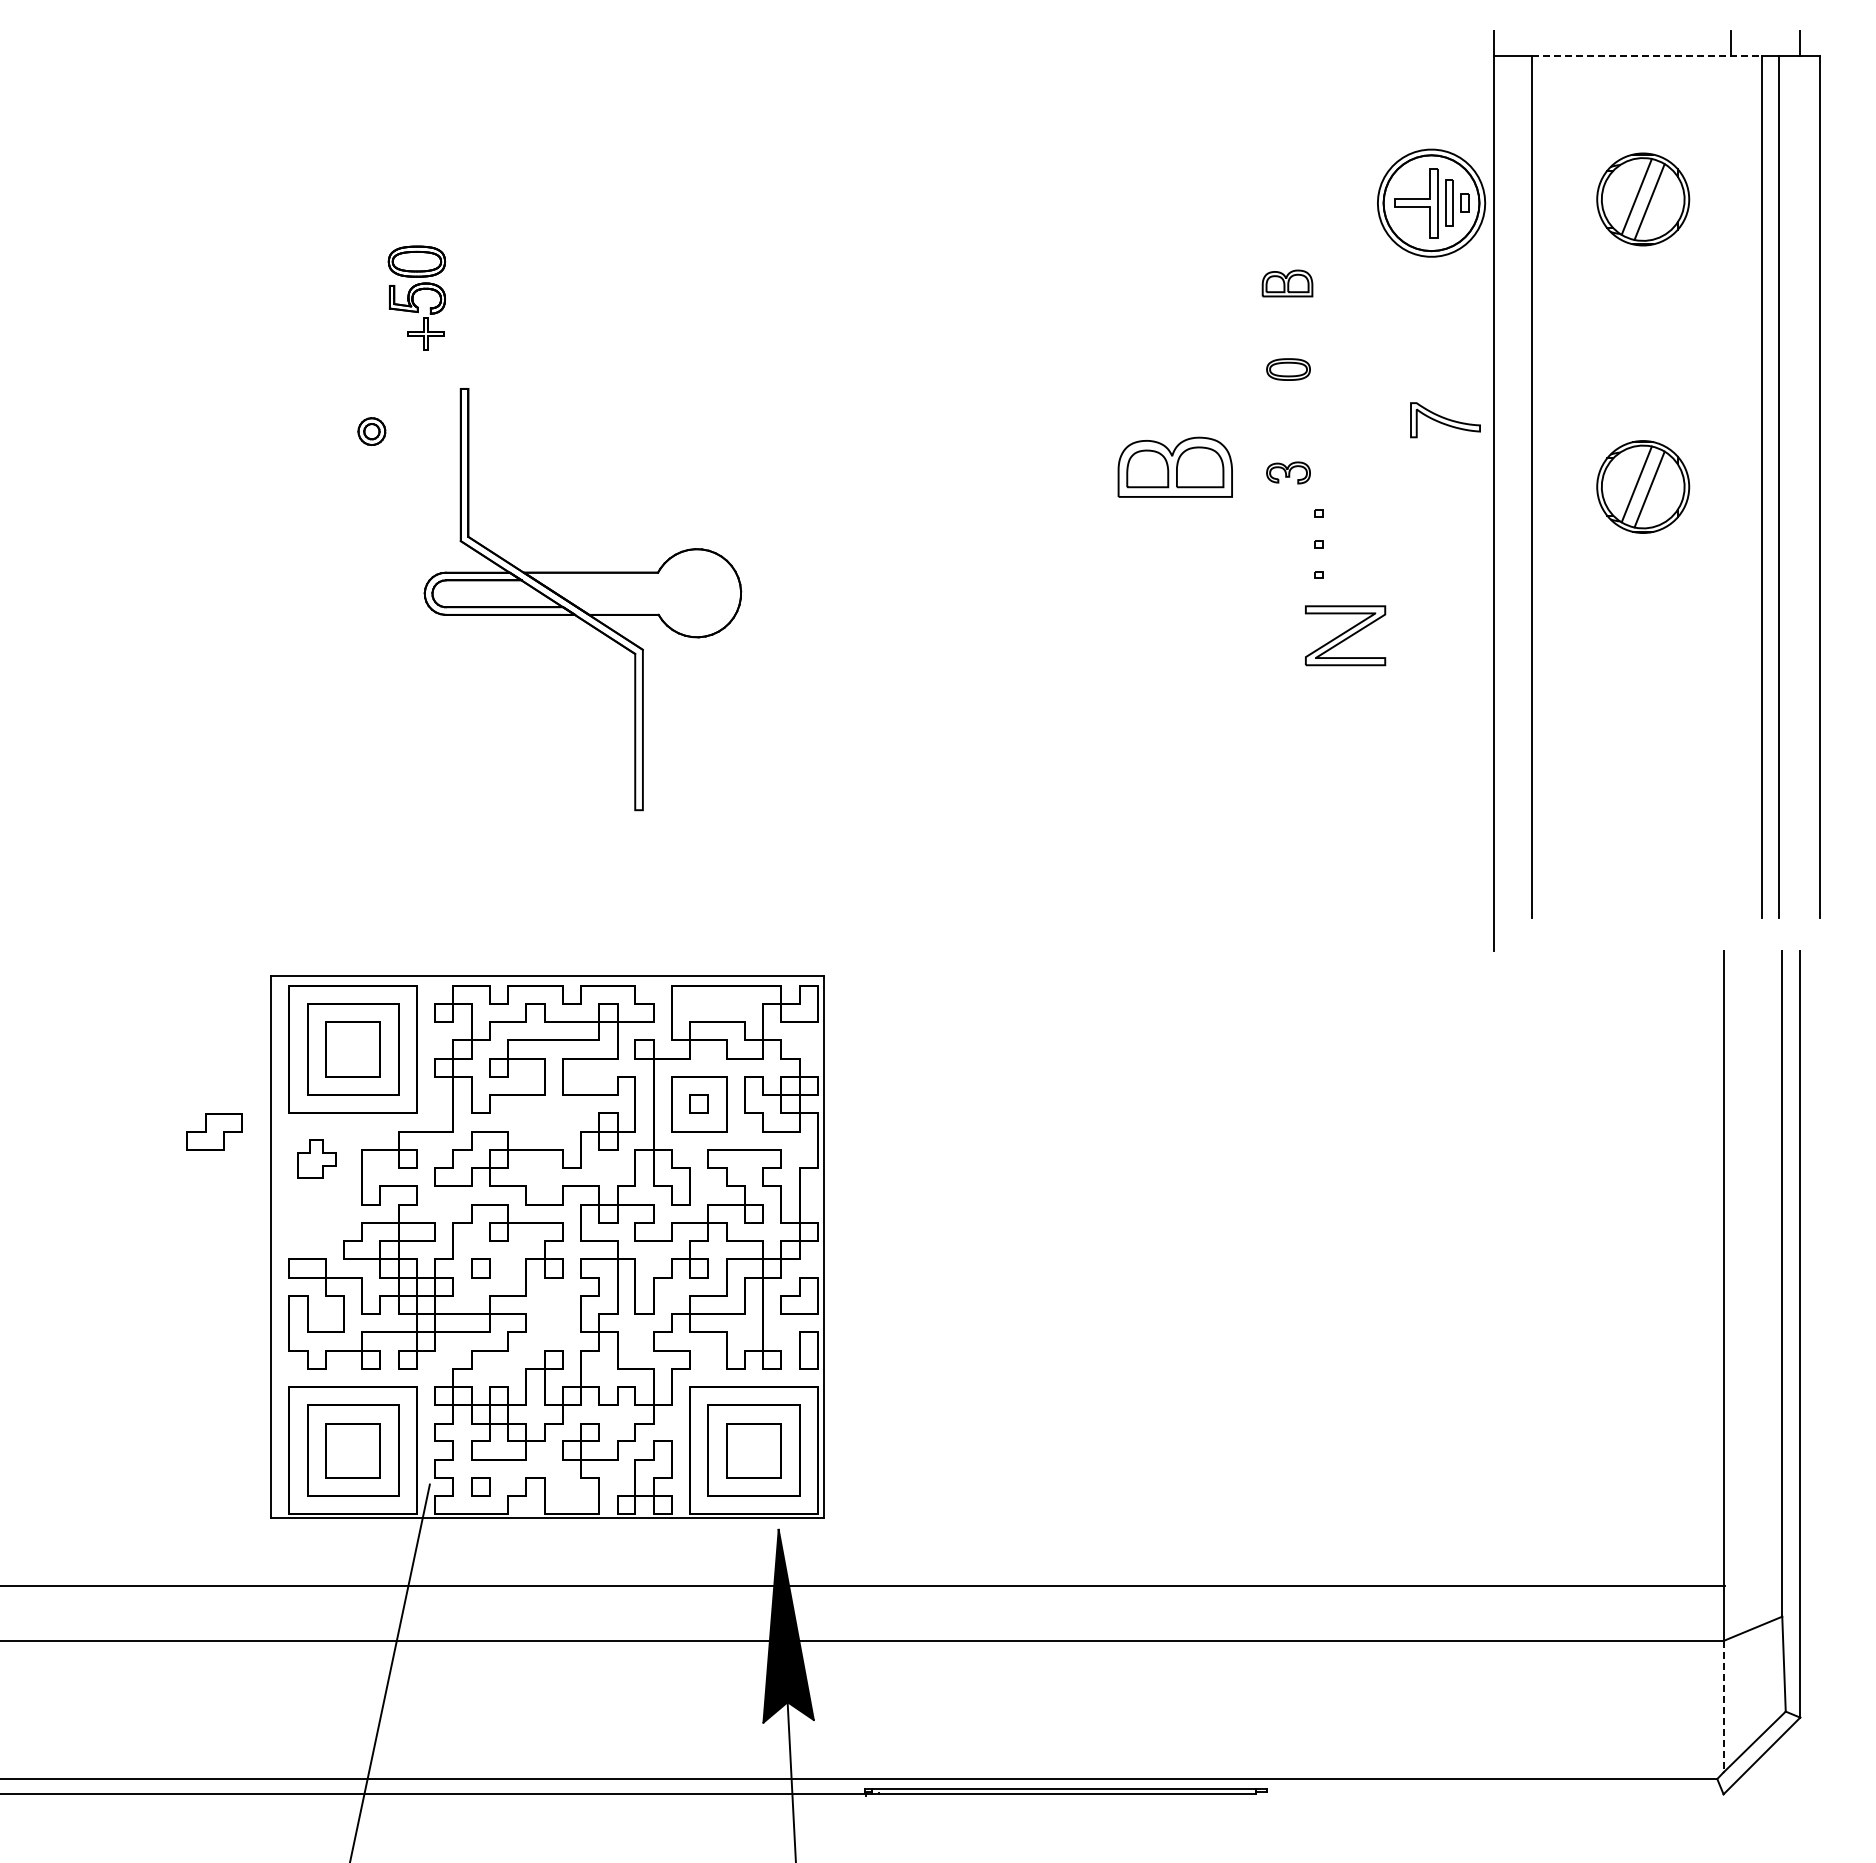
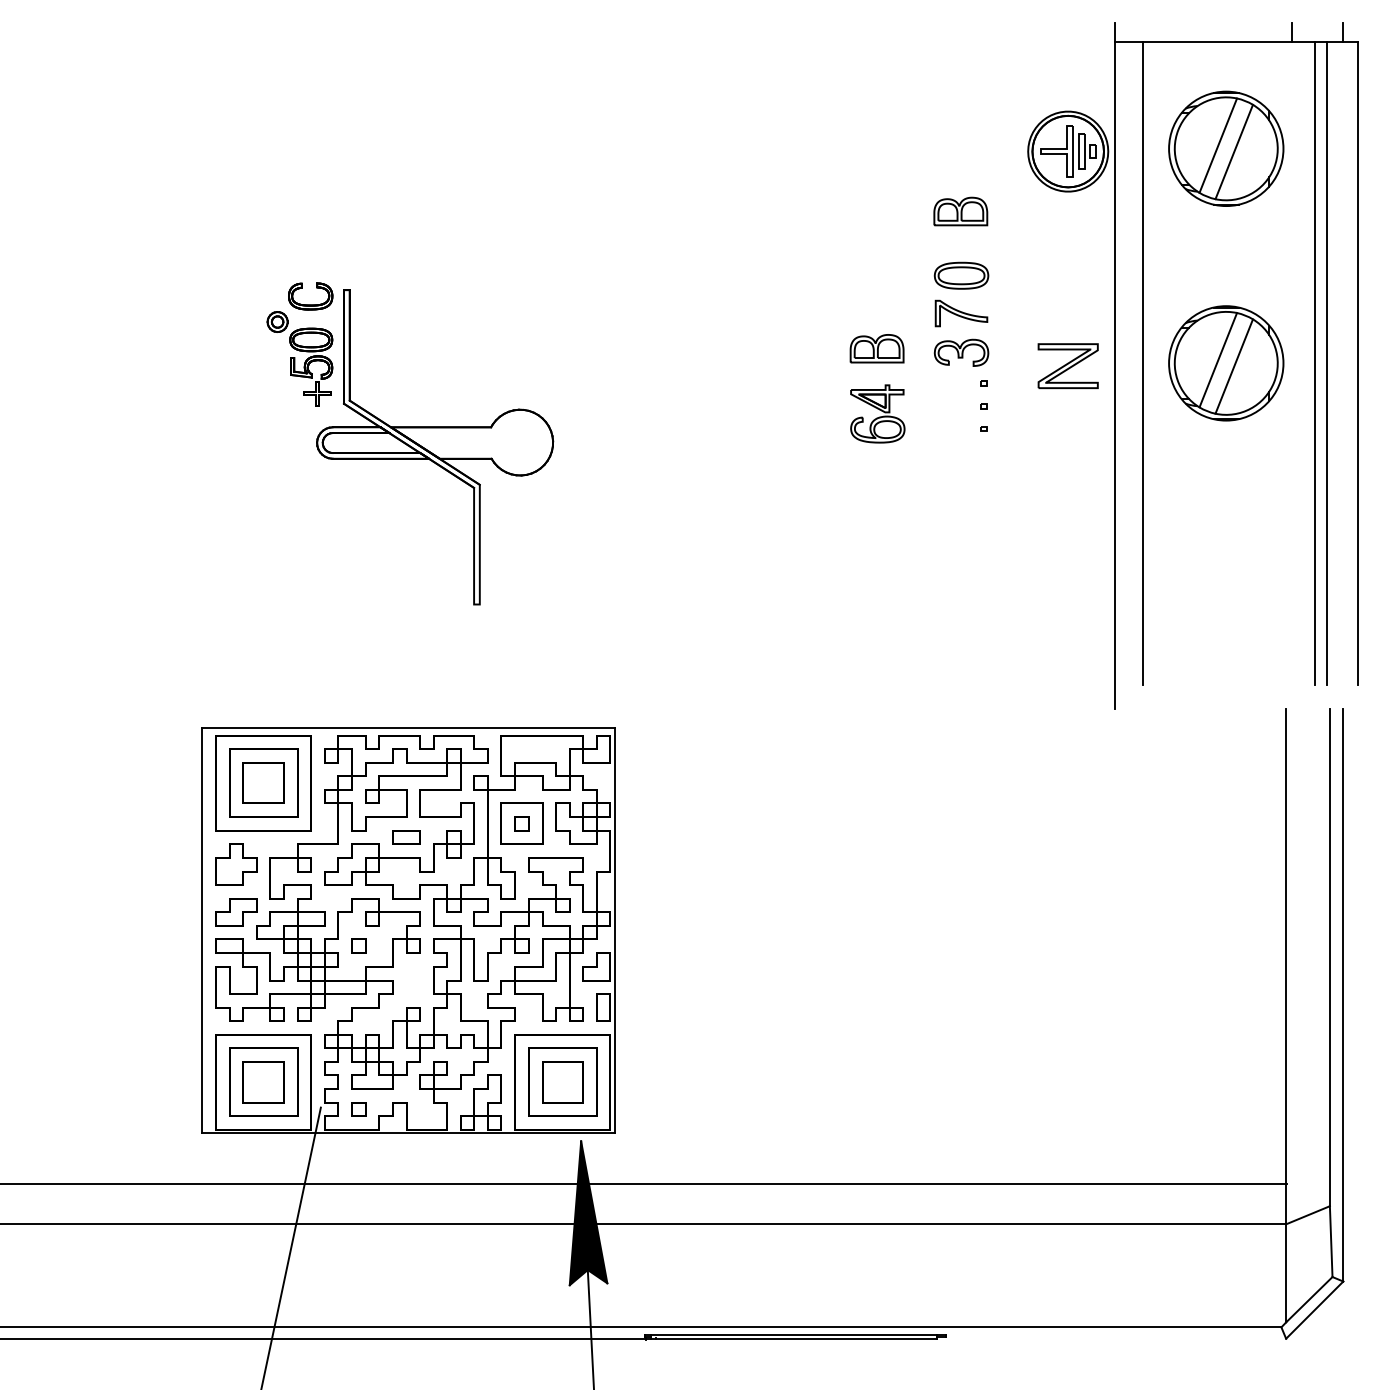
line: (1647, 55) -> (1229, 41), dashed -> solid
part: (1642, 199) -> (1225, 148), size x1.67
part: (1287, 283) -> (960, 211), size x1.43
part: (416, 297) -> (310, 366), moved
part: (1288, 369) -> (961, 275), size x1.67
part: (416, 408) -> (310, 304), added
part: (1445, 420) -> (961, 313), moved
part: (1175, 467) -> (877, 348), size x0.62
part: (1288, 472) -> (961, 352), size x1.67
part: (1642, 486) -> (1225, 362), size x1.67
part: (1176, 554) -> (877, 413), added
part: (1345, 635) -> (1068, 365), moved
part: (544, 1122) -> (406, 837), added
part: (214, 1131) -> (236, 912), moved
part: (316, 1158) -> (236, 864), size x1.43
line: (1723, 1706) -> (1286, 1273), dashed -> solid

